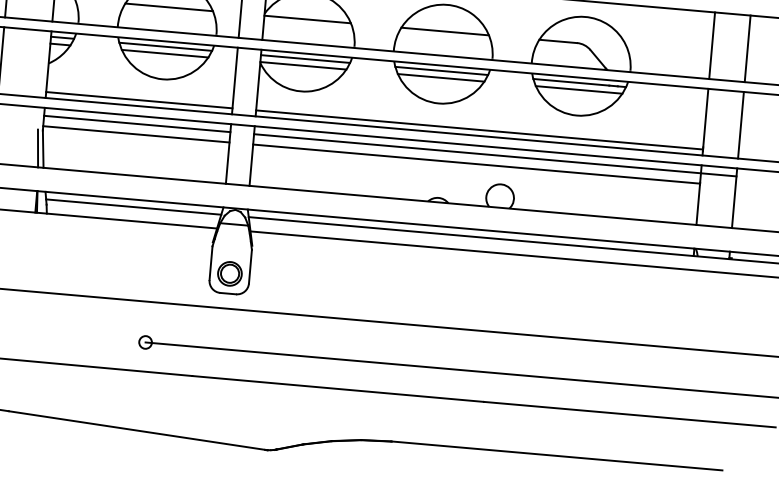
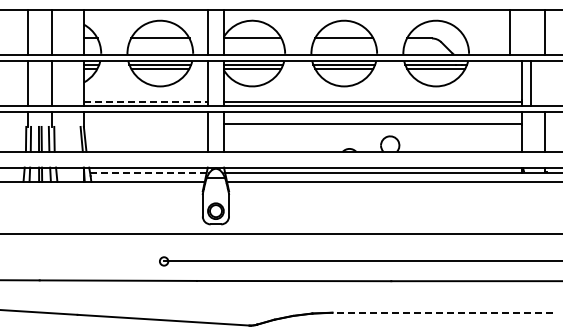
line: (711, 45) -> (509, 32), moved
line: (140, 100) -> (146, 101), solid -> dashed
line: (136, 124) -> (145, 117), removed
line: (741, 125) -> (531, 83), moved
line: (135, 134) -> (145, 124), removed
line: (495, 155) -> (384, 117), removed
line: (133, 206) -> (148, 172), solid -> dashed
line: (556, 455) -> (442, 312), solid -> dashed

